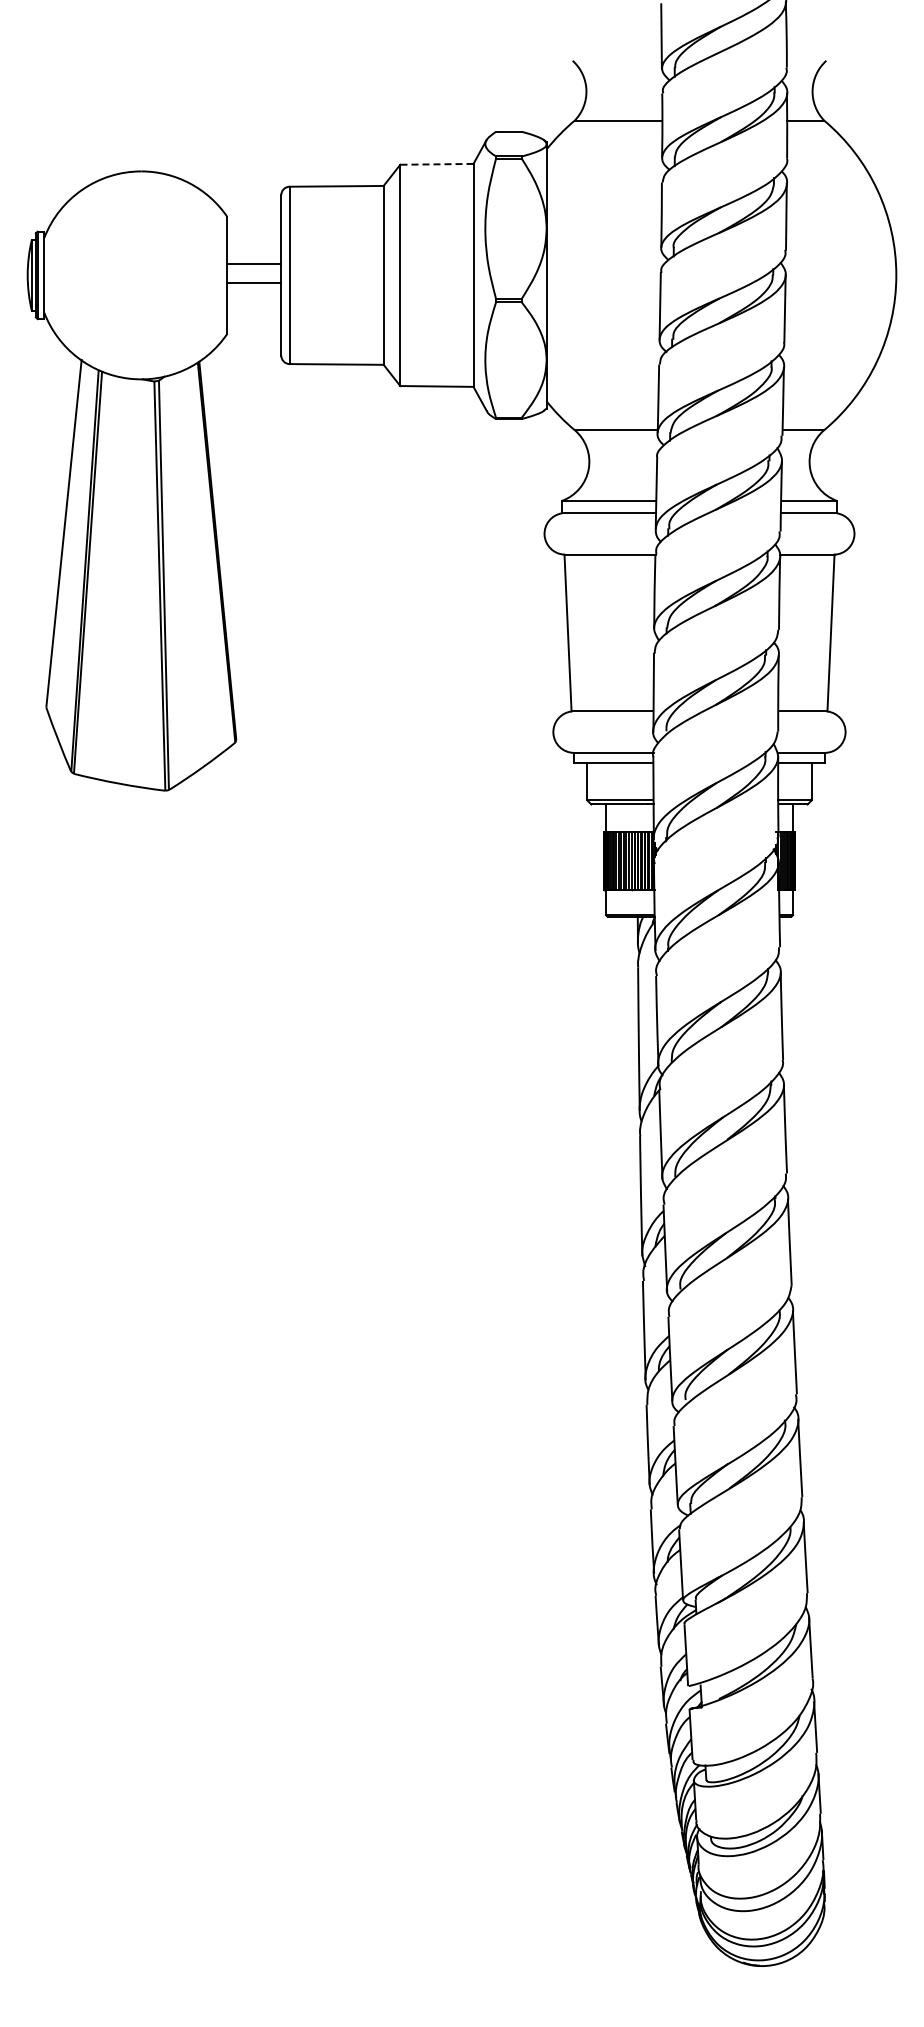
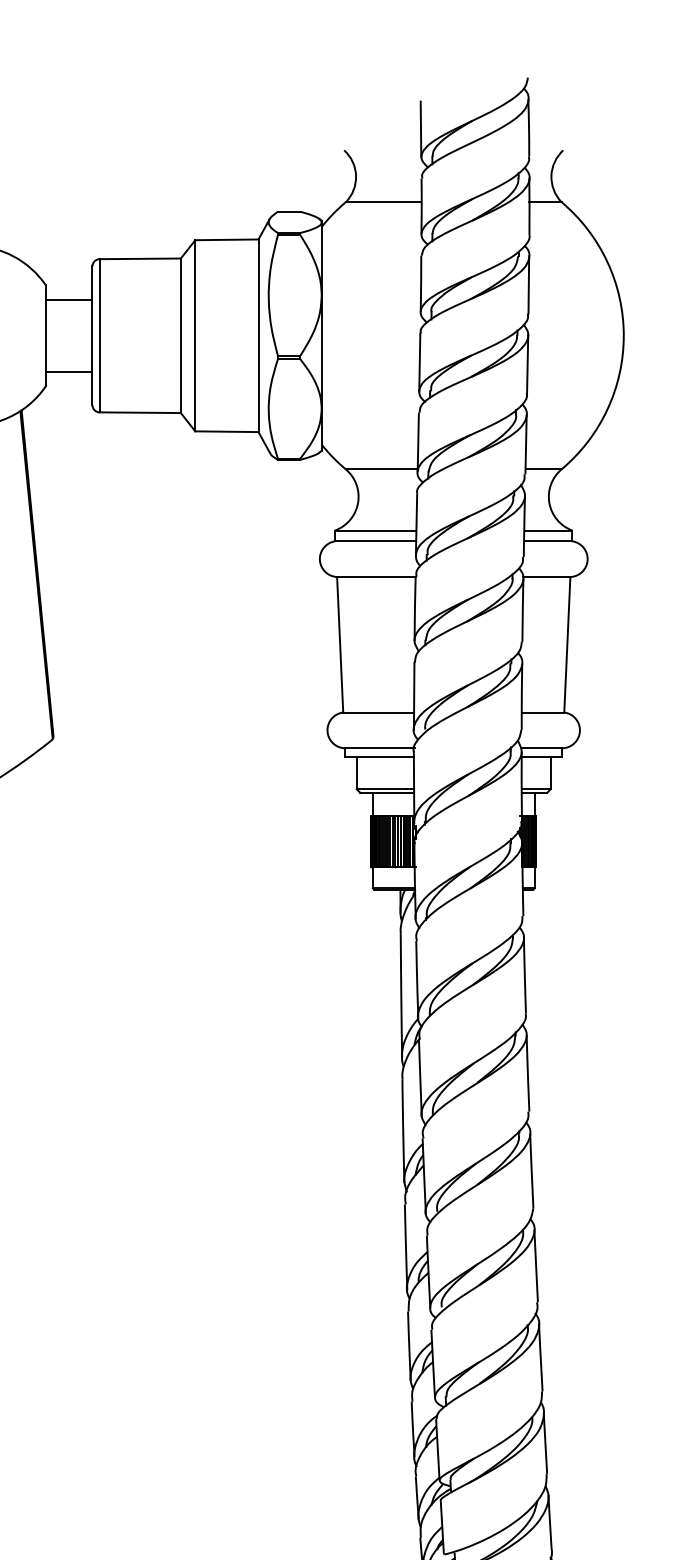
line: (436, 164) -> (226, 239), dashed -> solid
line: (254, 263) -> (69, 299), moved
line: (254, 283) -> (69, 372), moved

